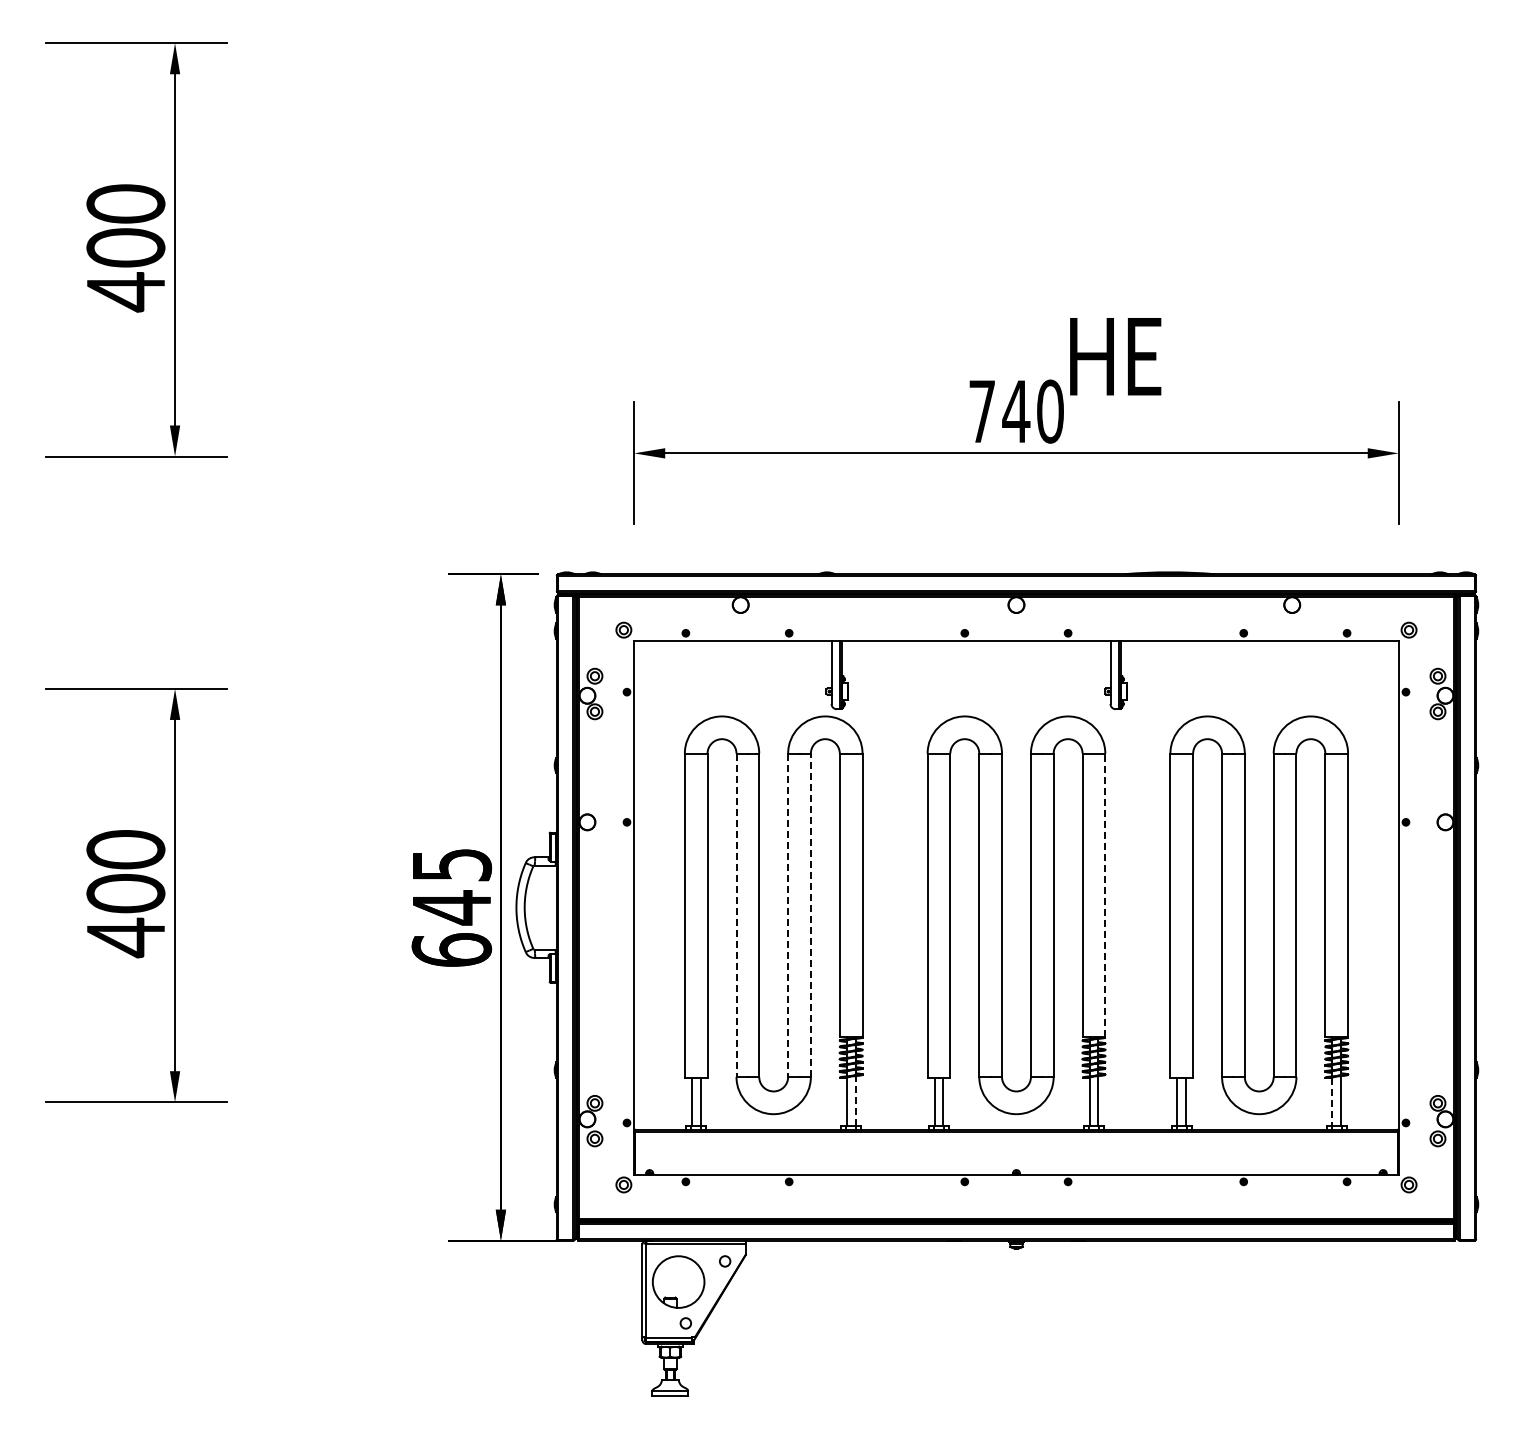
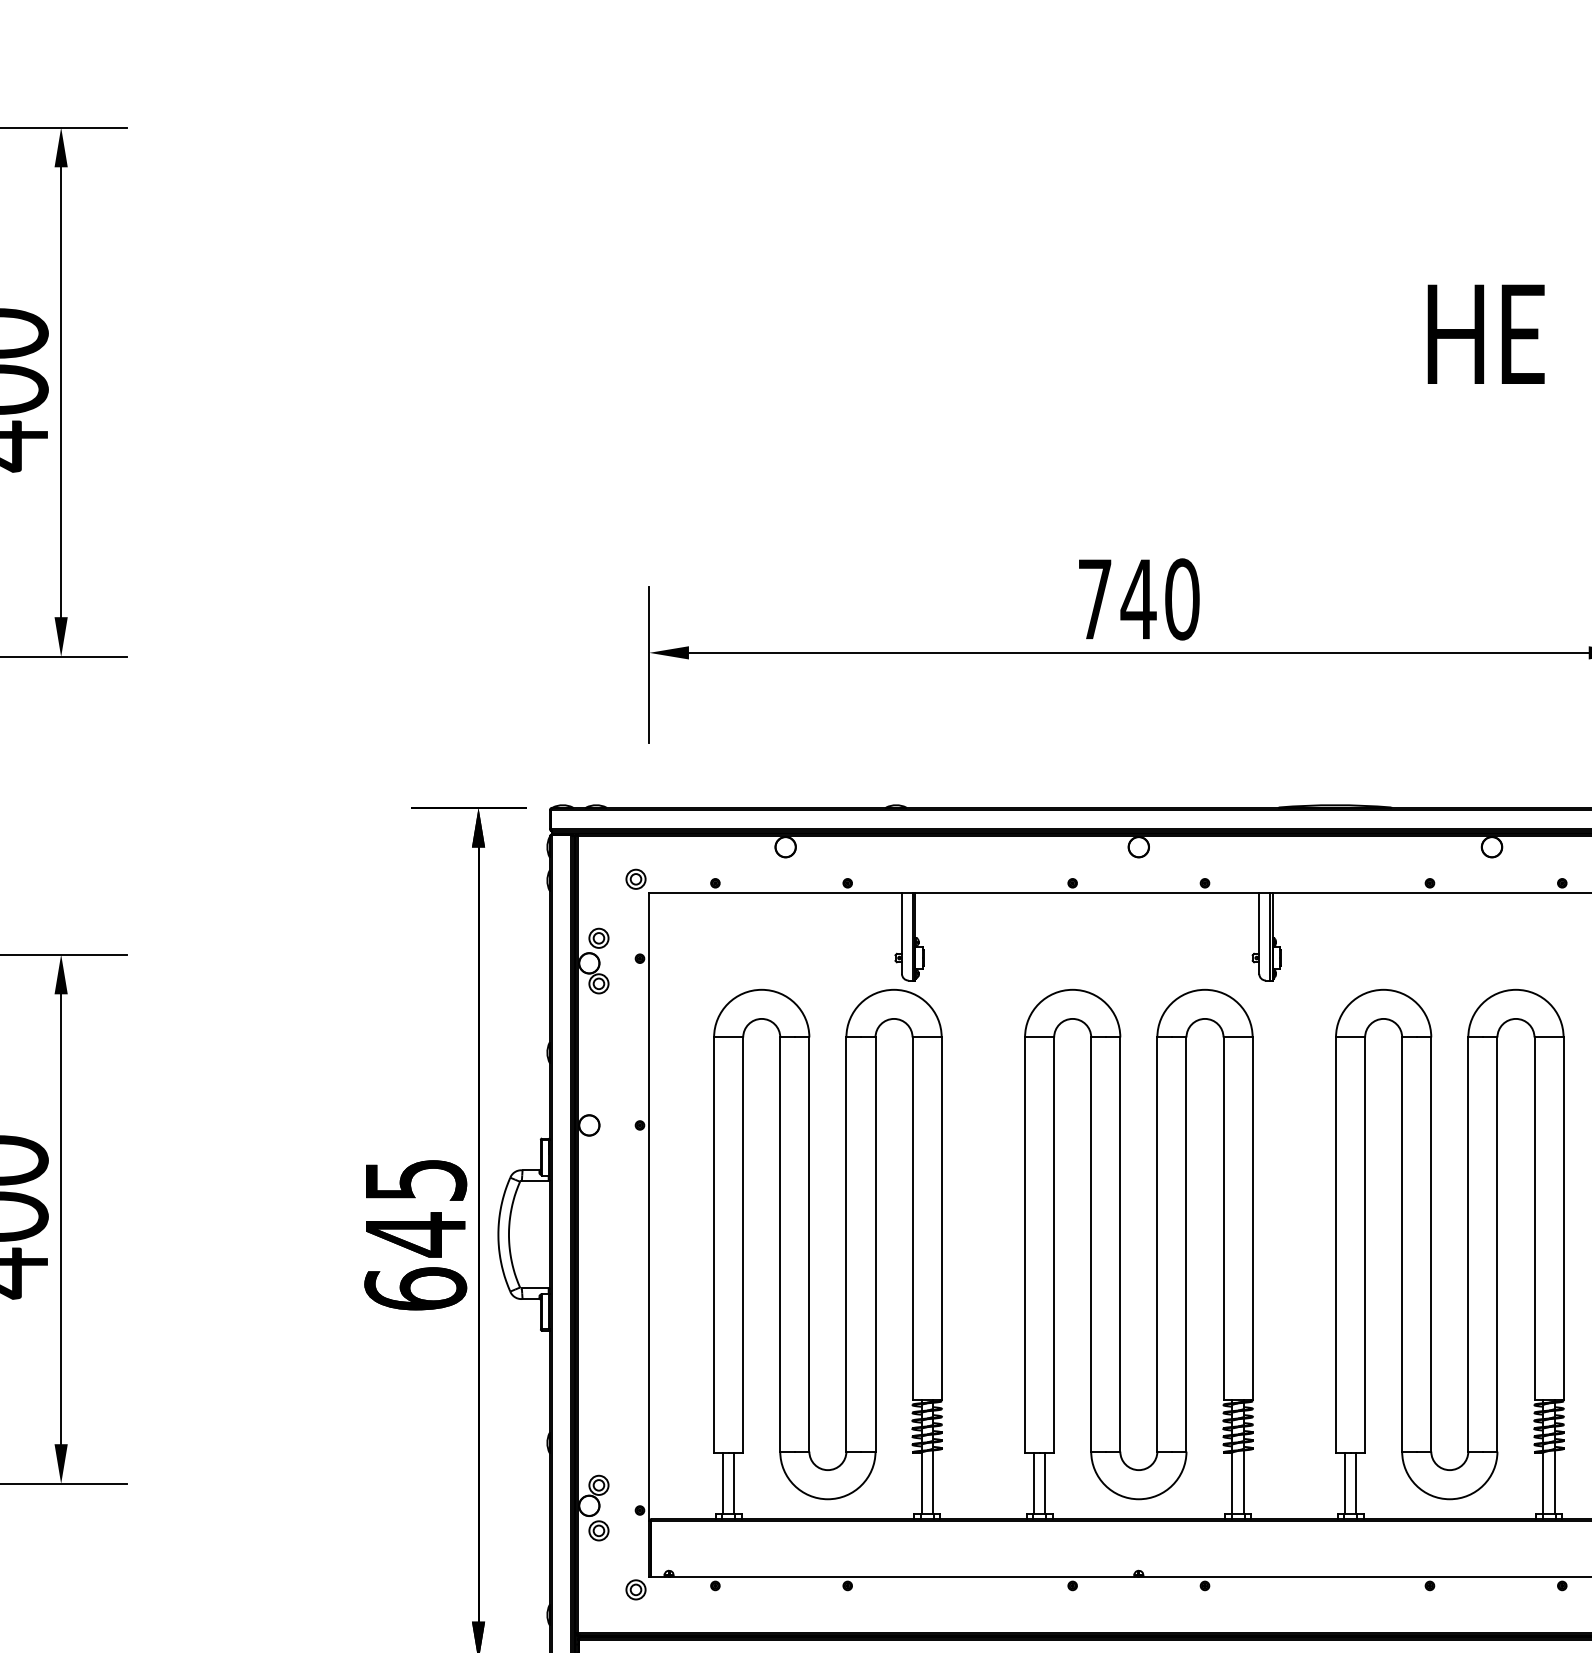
text: (1115, 356) -> (1485, 334), moved
line: (1105, 895) -> (1252, 1219), dashed -> solid
line: (736, 915) -> (780, 1244), dashed -> solid
line: (788, 915) -> (846, 1244), dashed -> solid
line: (810, 915) -> (875, 1244), dashed -> solid
line: (855, 1100) -> (932, 1481), dashed -> solid
line: (1332, 1101) -> (1543, 1482), dashed -> solid

